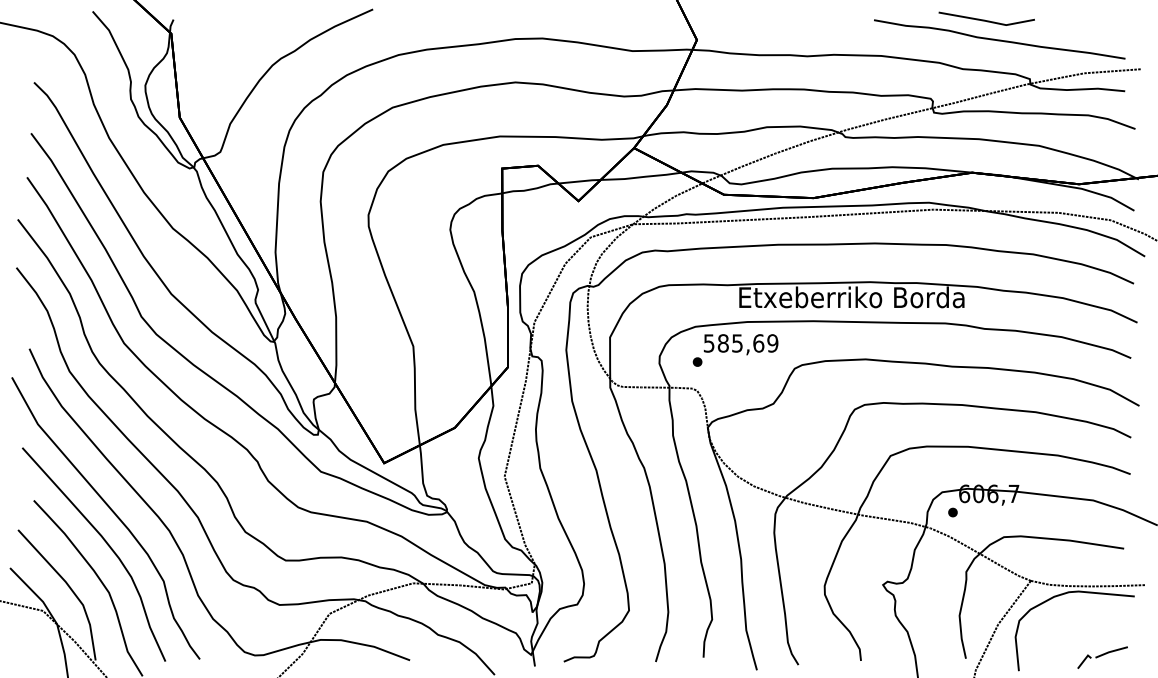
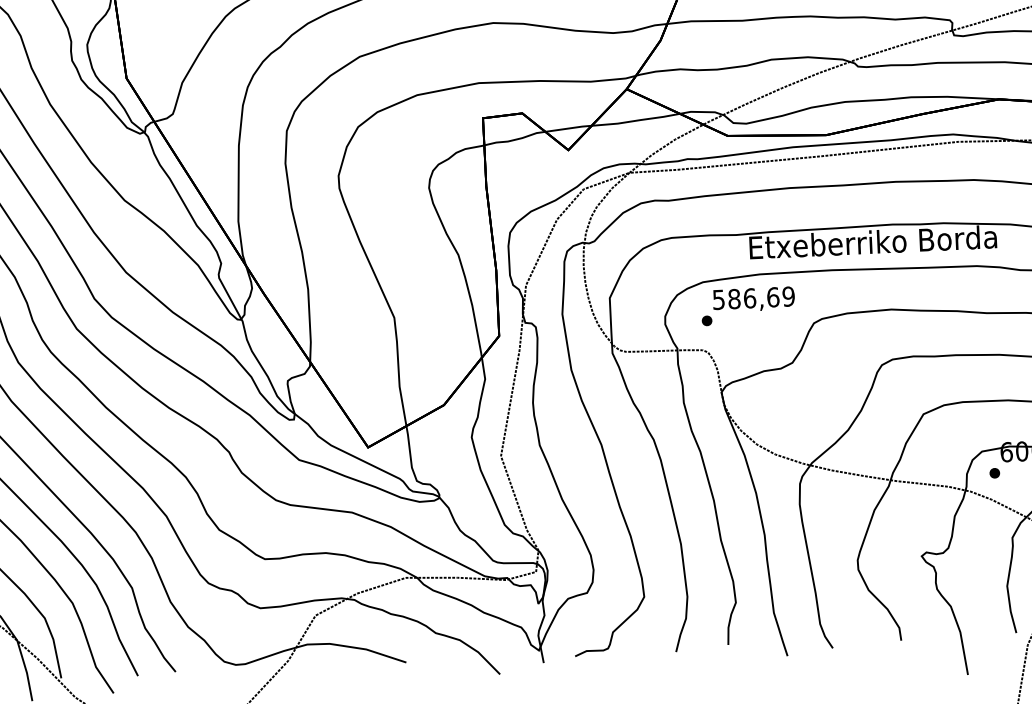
text: (737, 343) -> (749, 298), 585,69 -> 586,69

